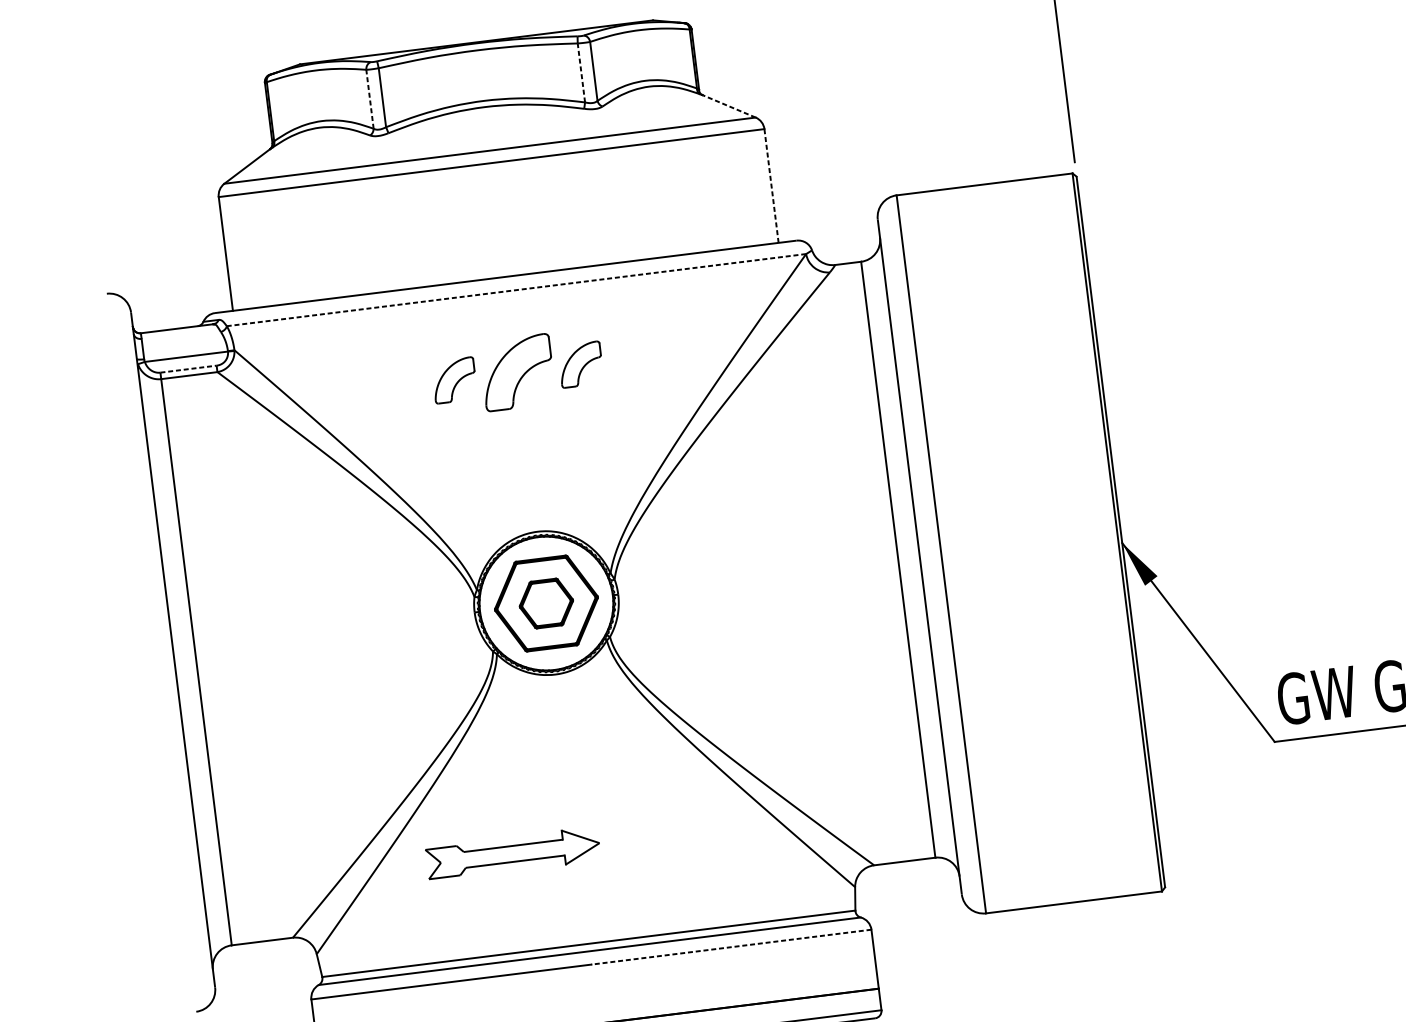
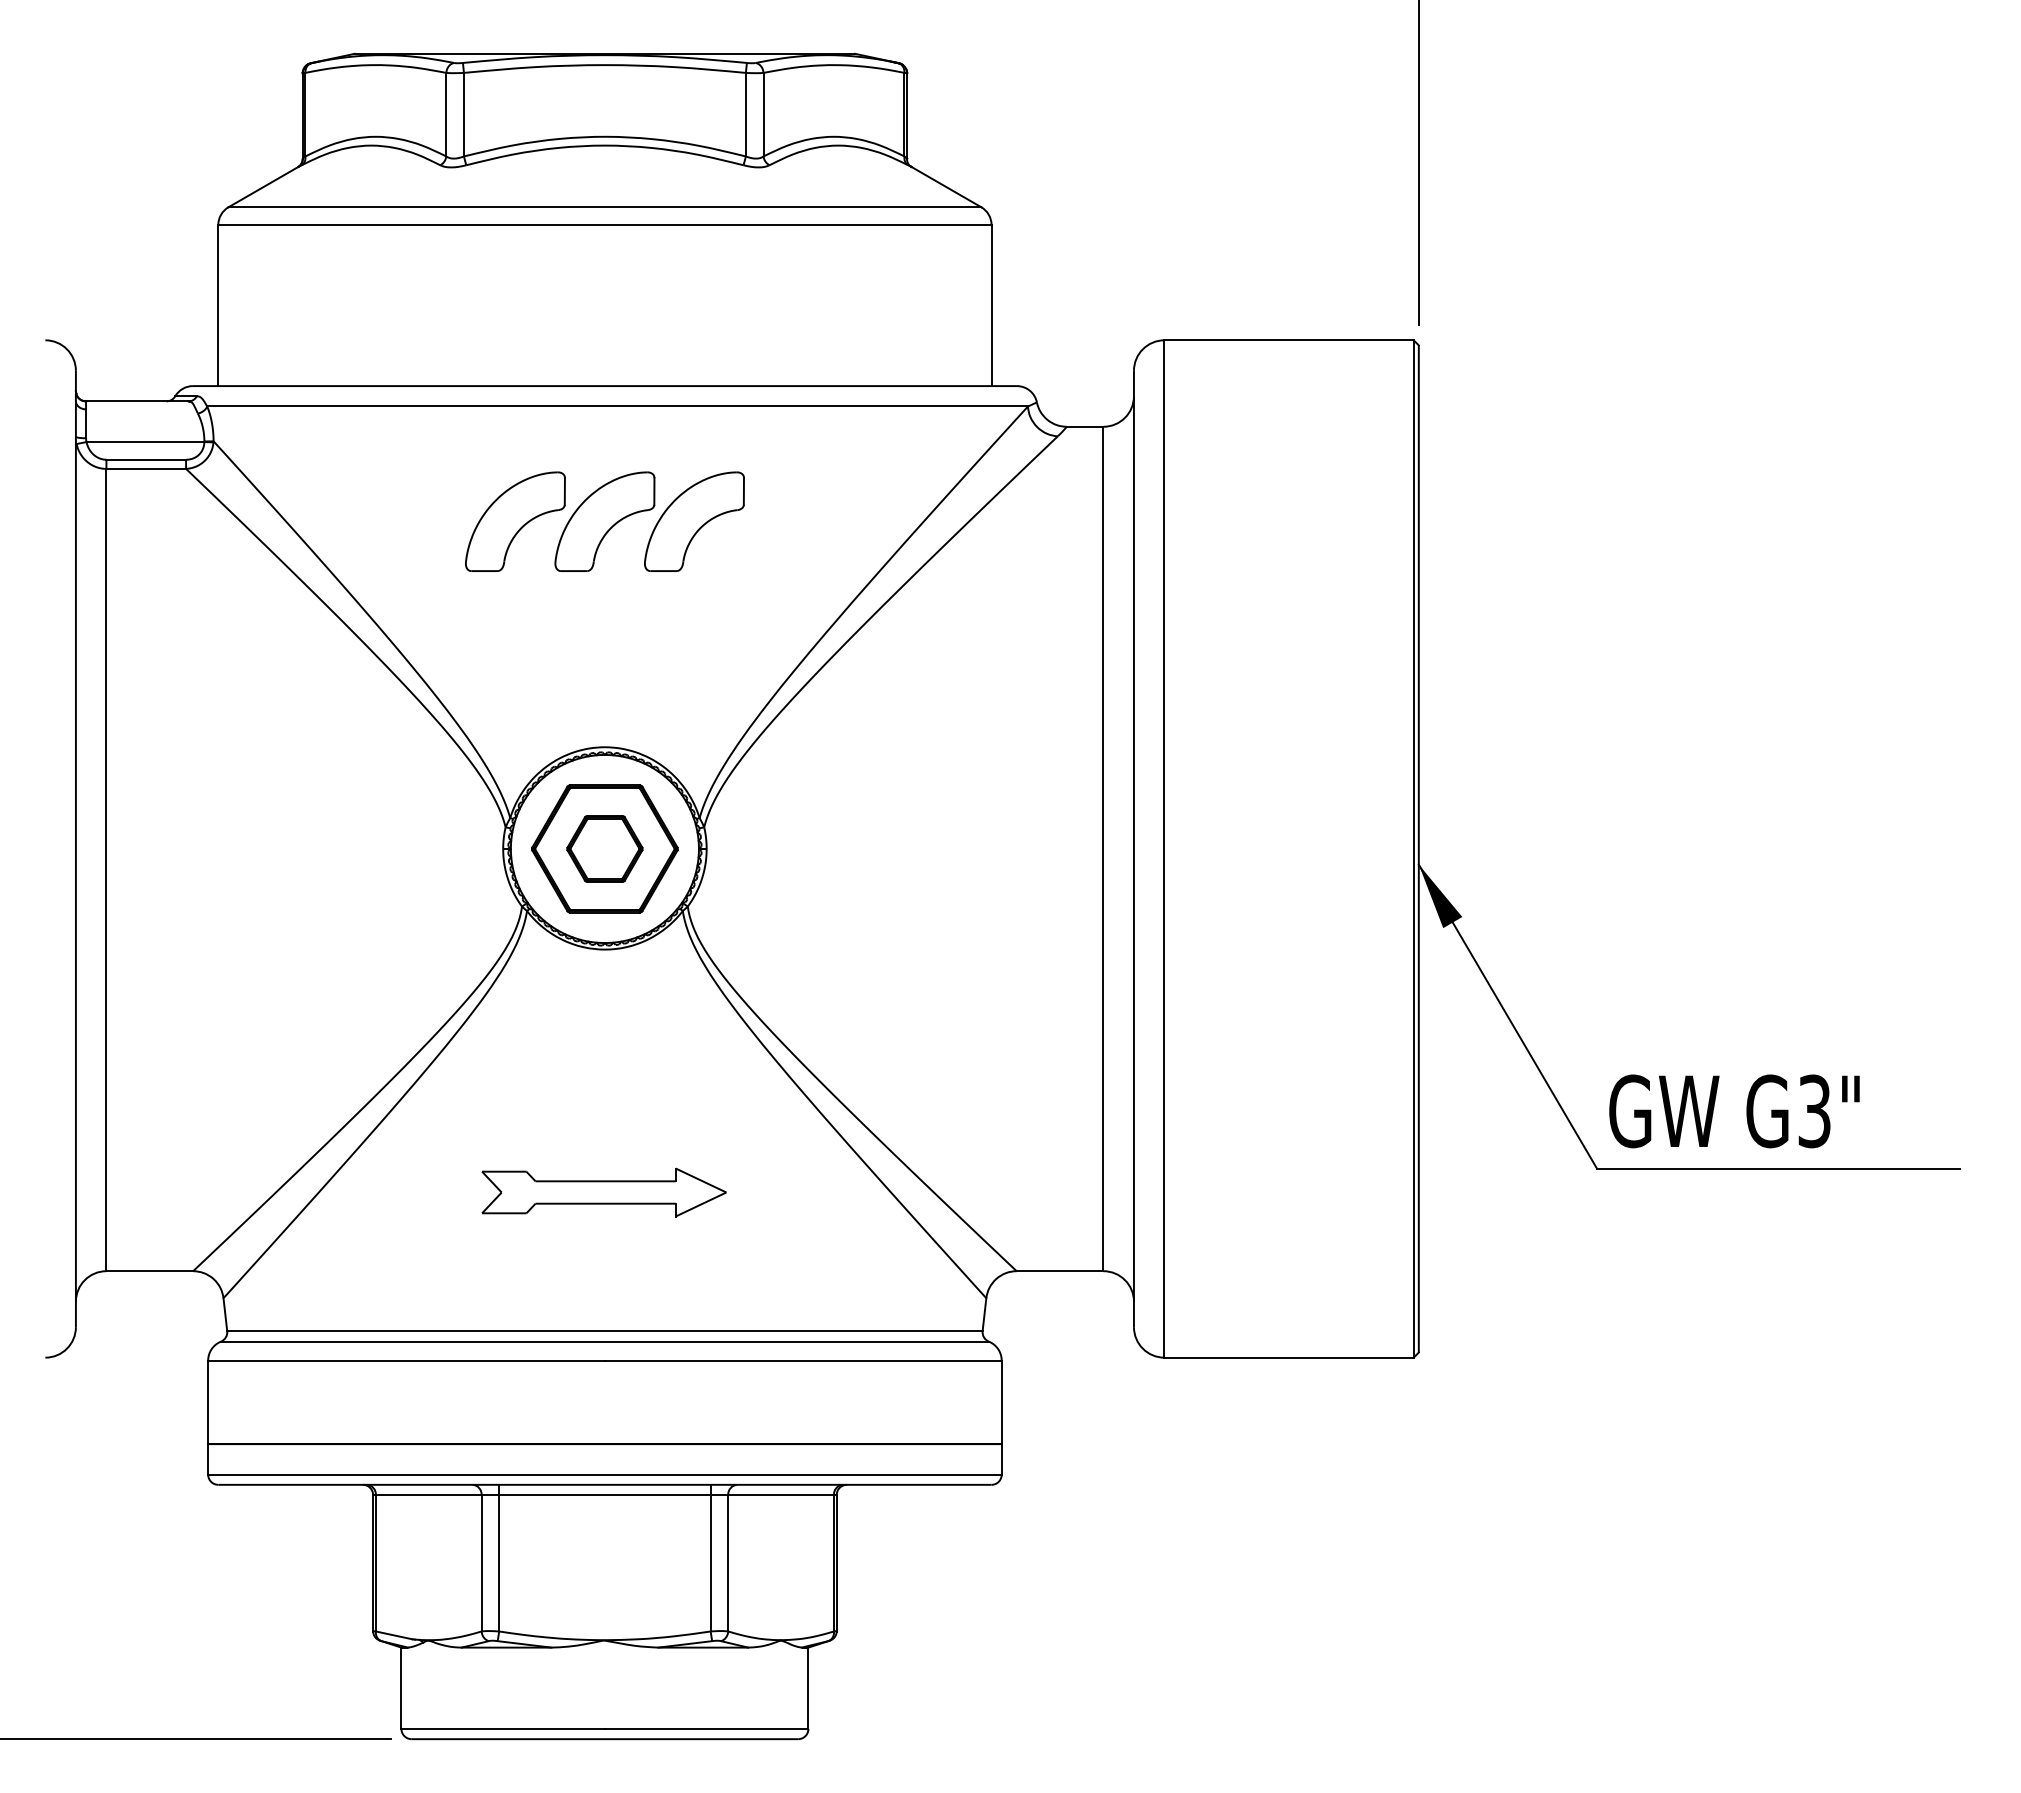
line: (581, 72) -> (745, 114), dashed -> solid
line: (370, 99) -> (446, 114), dashed -> solid
line: (729, 106) -> (946, 187), dashed -> solid
line: (771, 186) -> (991, 305), dashed -> solid
line: (516, 290) -> (617, 406), dashed -> solid
part: (580, 364) -> (694, 521), size x1.67
line: (188, 368) -> (146, 459), dashed -> solid
part: (454, 380) -> (515, 521), size x1.67
part: (512, 853) -> (603, 1192), moved
line: (730, 947) -> (802, 1360), dashed -> solid

